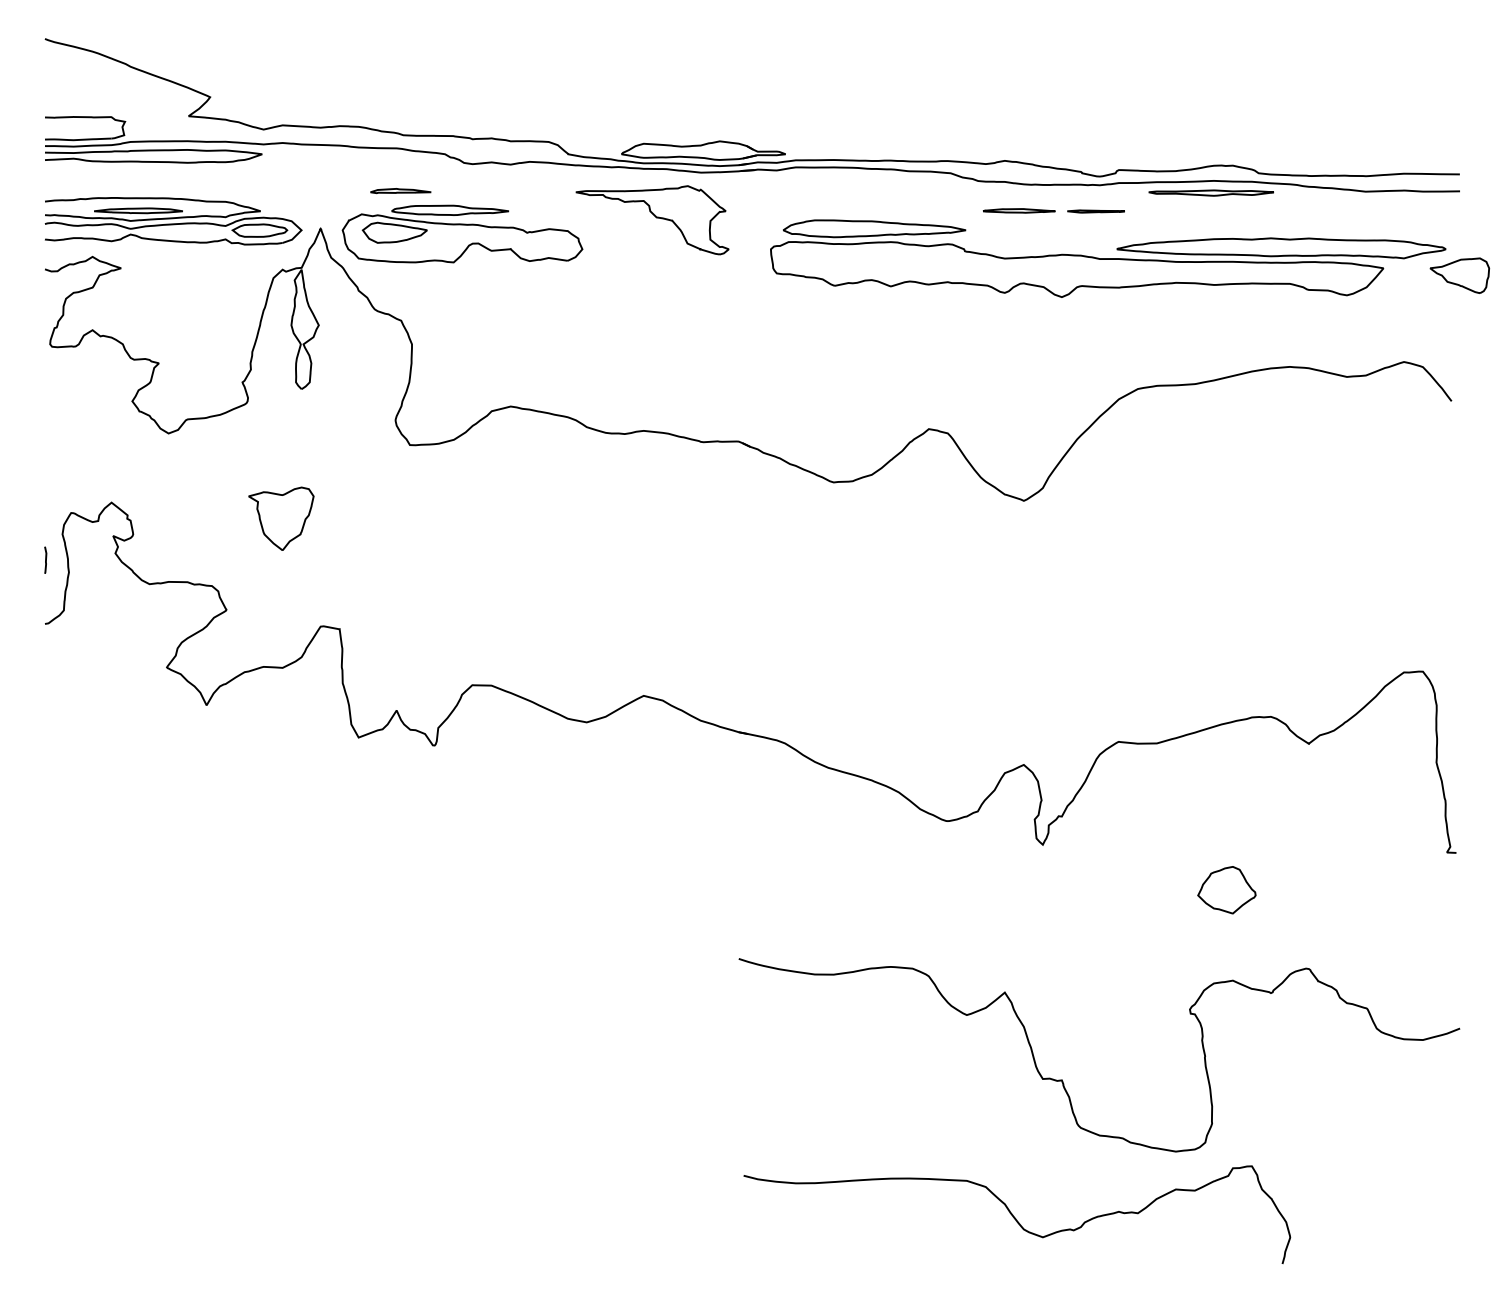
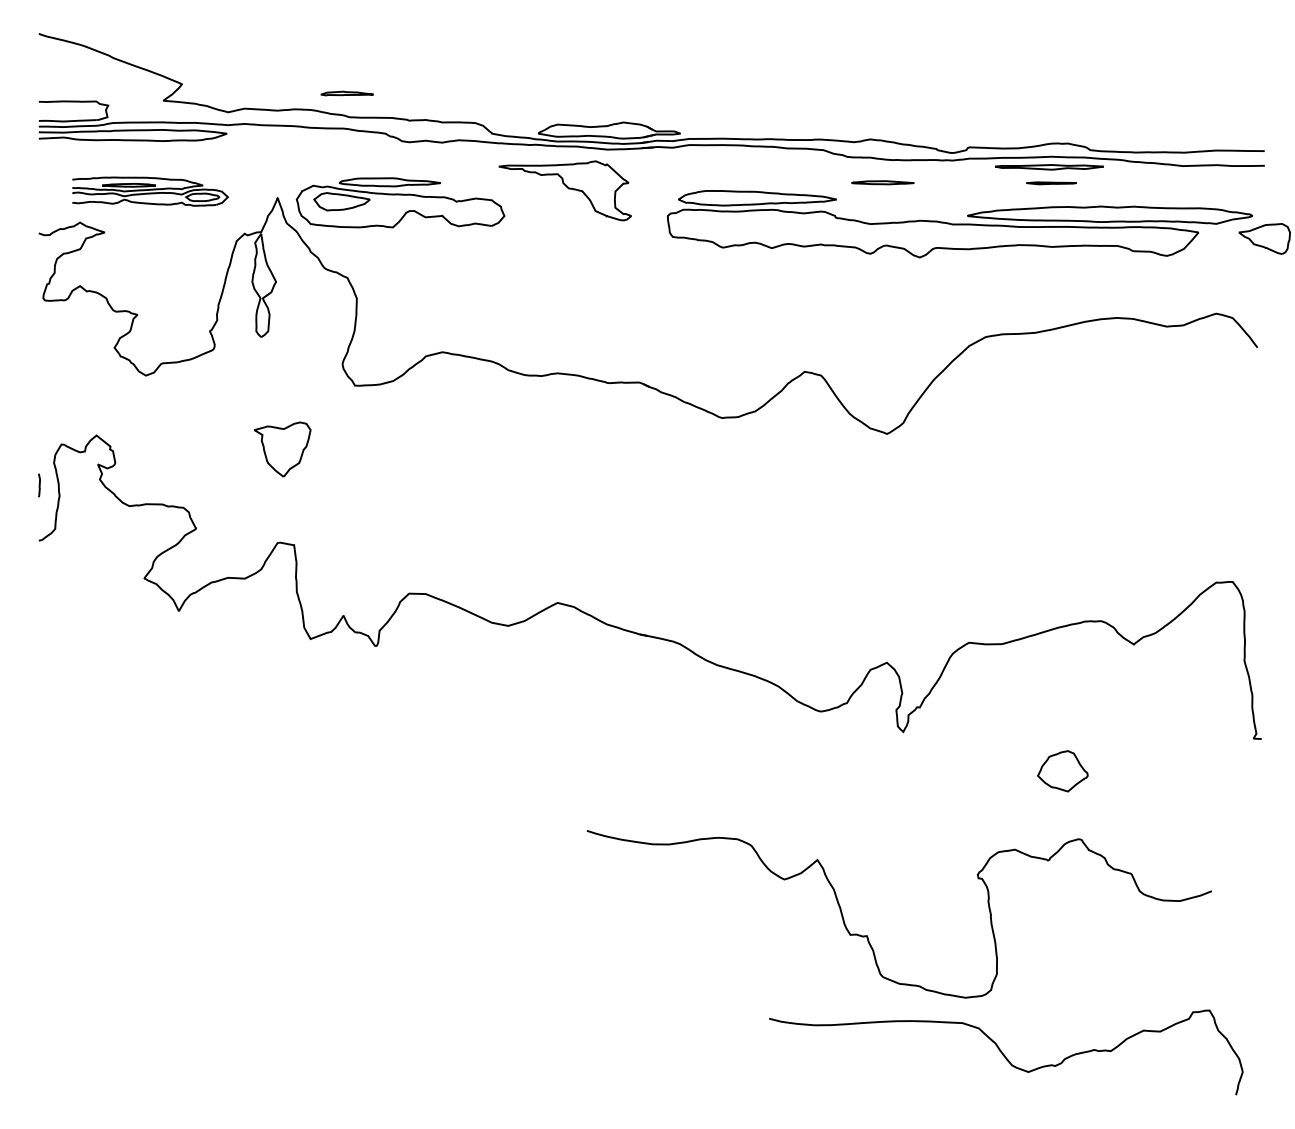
part: (400, 190) -> (346, 93), moved
line: (1096, 211) -> (1051, 183), moved
part: (173, 220) -> (150, 191), size x0.7
part: (281, 518) -> (282, 449), moved
curve: (1062, 1079) -> (867, 935), moved
curve: (1015, 1217) -> (1004, 1054), moved

